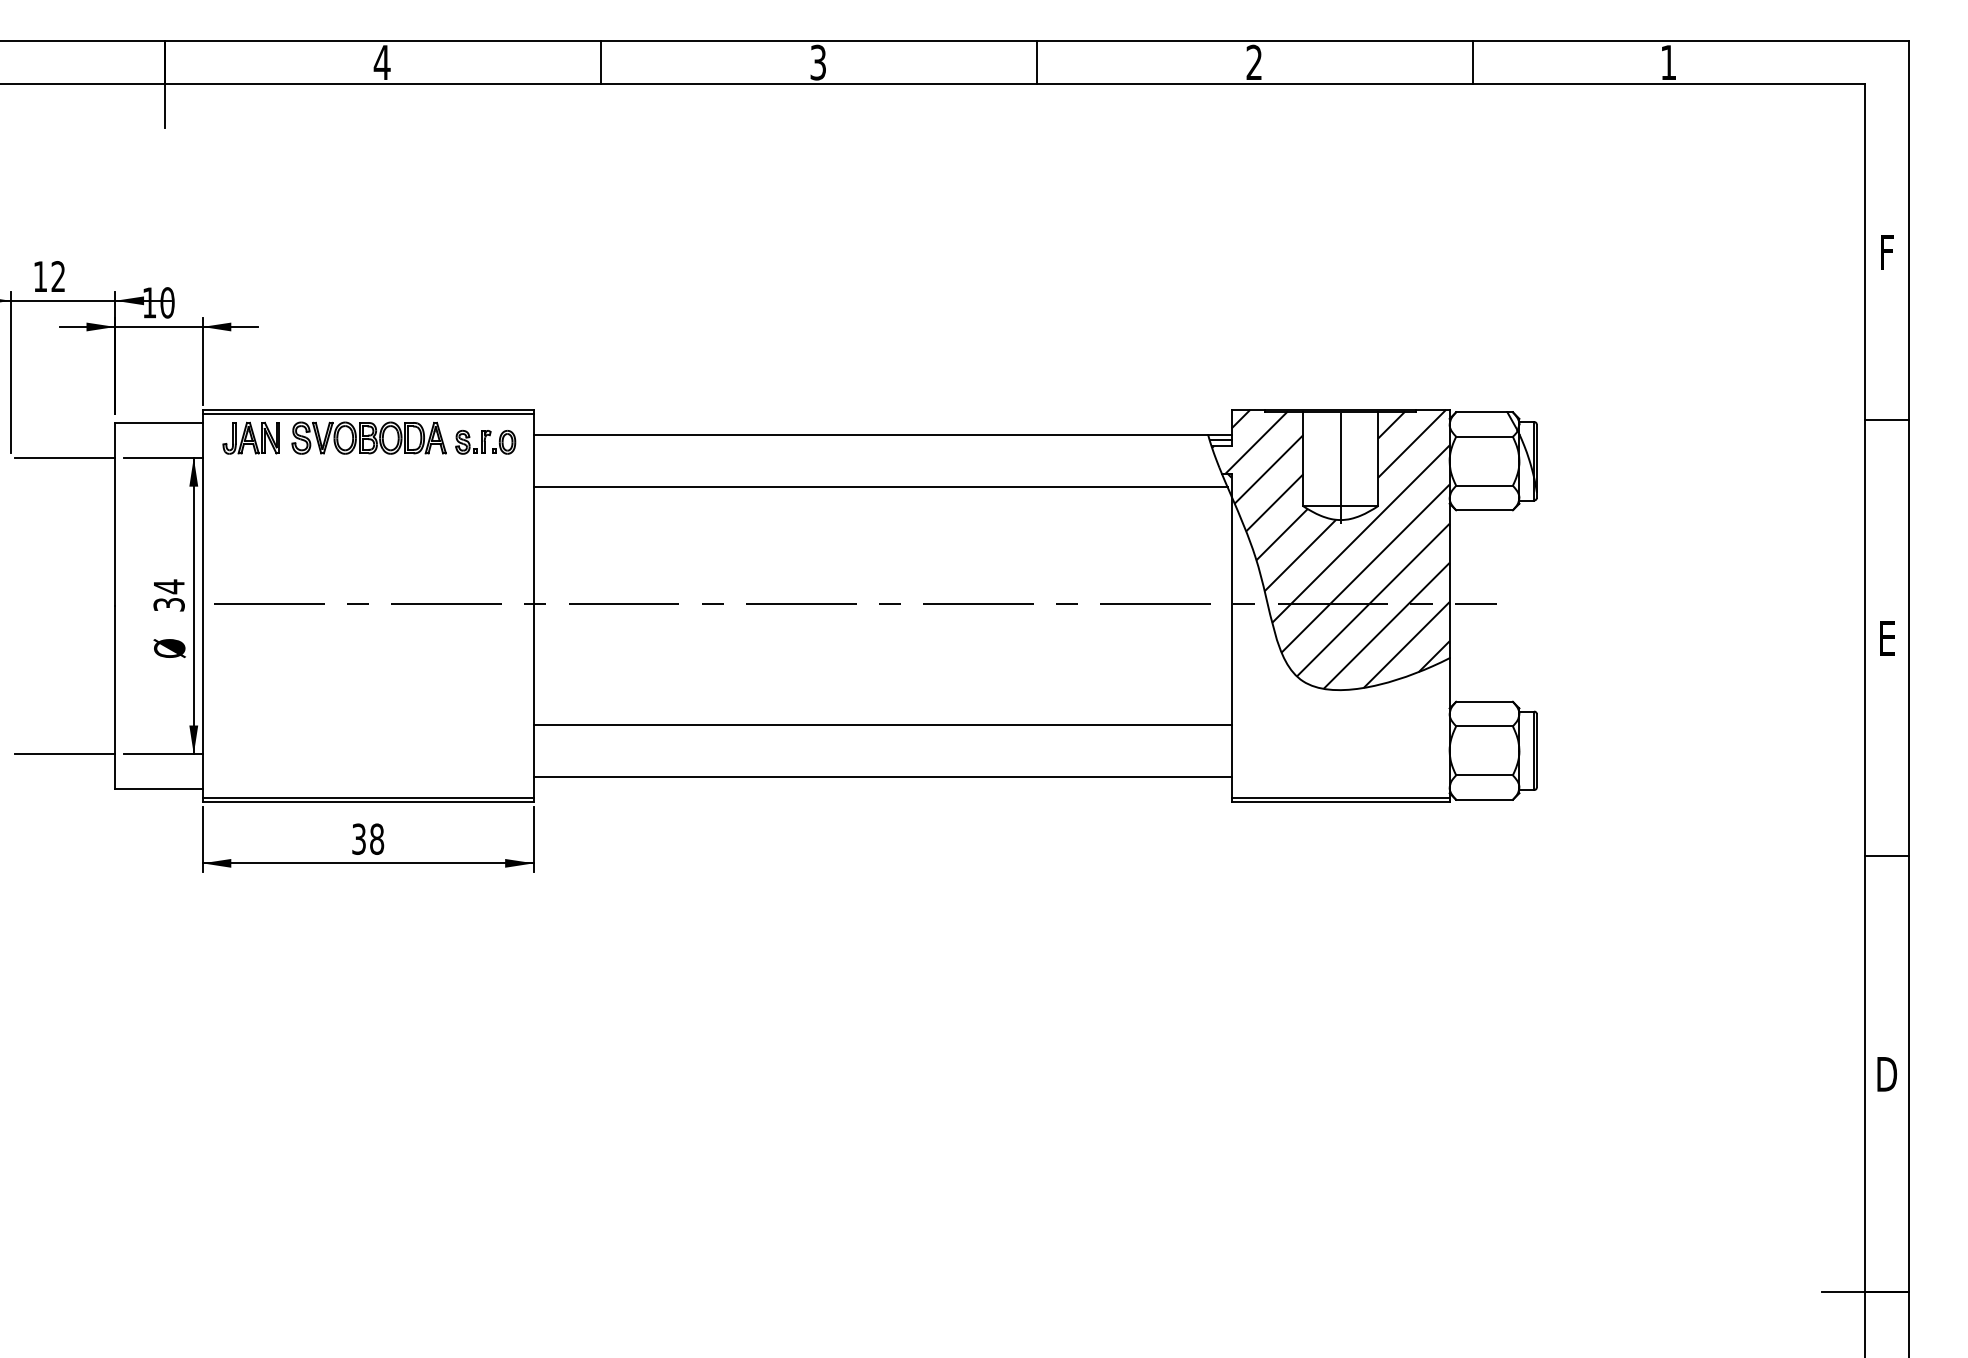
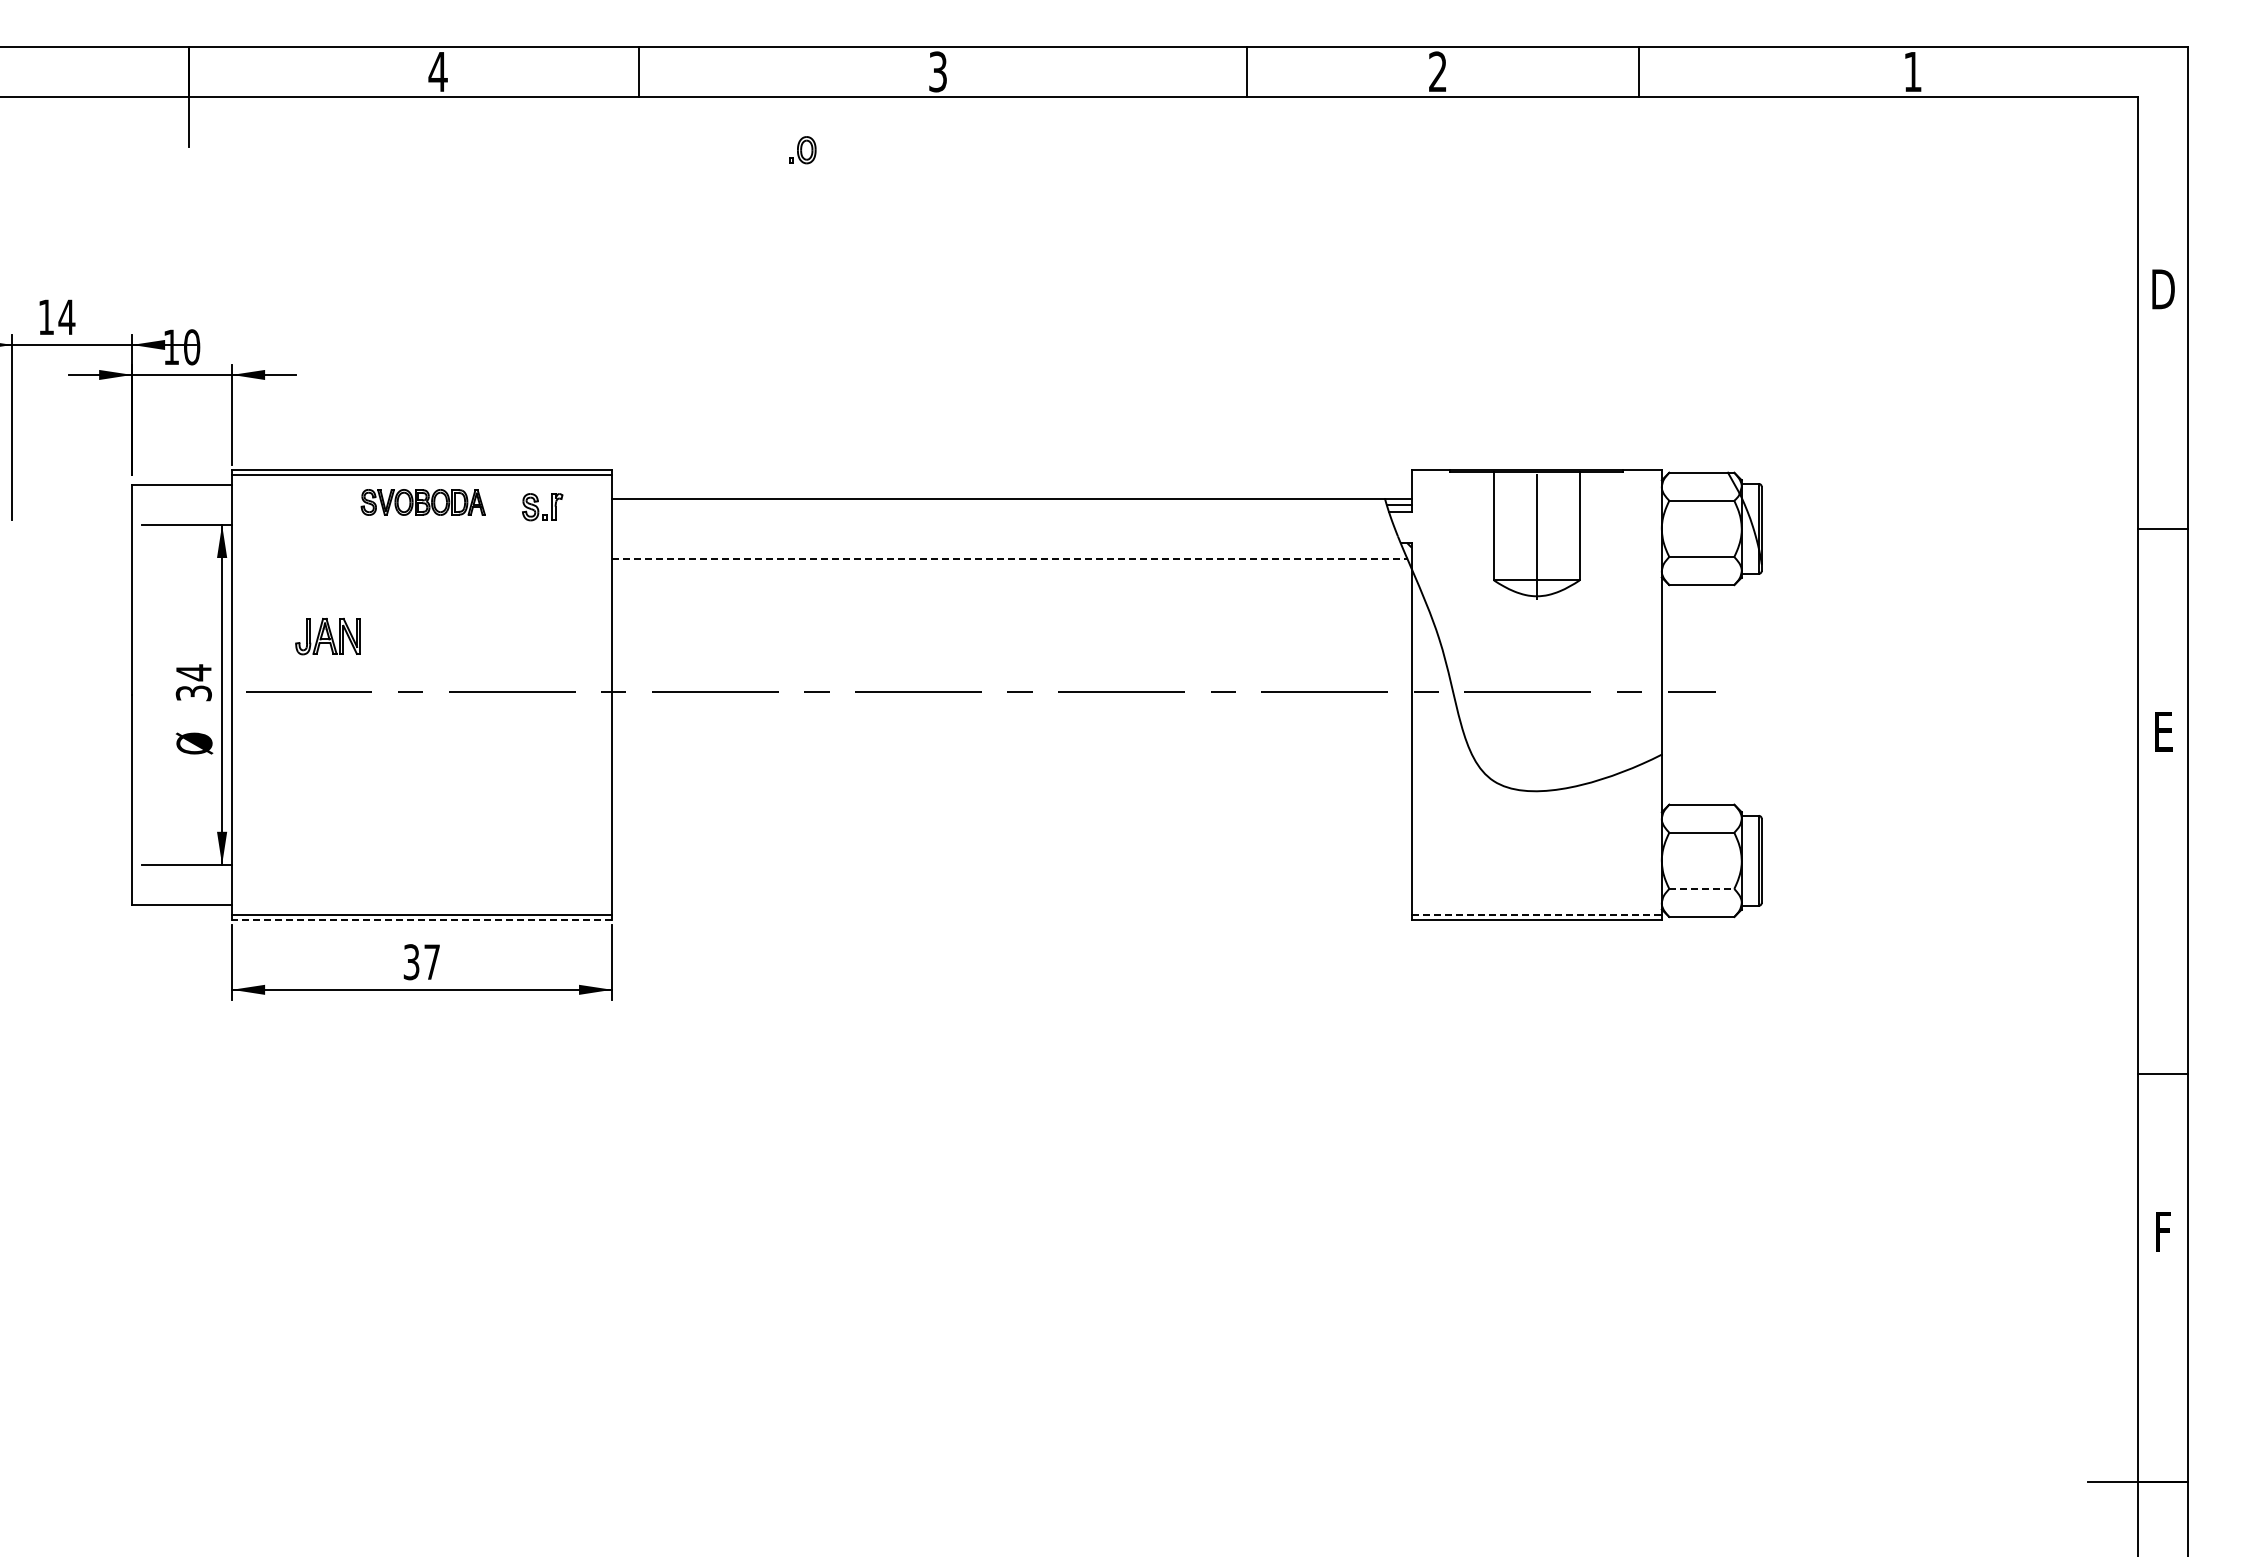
line: (600, 62) -> (638, 71), moved
line: (1036, 62) -> (1246, 71), moved
line: (1472, 62) -> (1639, 71), moved
text: (1887, 252) -> (2163, 289), F -> D
text: (58, 275) -> (66, 316), 12 -> 14
line: (1887, 419) -> (2163, 528), moved
part: (250, 438) -> (327, 636), moved
part: (369, 438) -> (423, 502), size x0.7
part: (503, 442) -> (802, 150), moved
line: (65, 457) -> (74, 524), removed
line: (880, 487) -> (1009, 558), solid -> dashed
hatch: (1330, 549) -> (1525, 629), removed
line: (882, 724) -> (1011, 830), removed
line: (65, 754) -> (74, 864), removed
line: (1485, 774) -> (1702, 888), solid -> dashed
line: (882, 776) -> (1011, 890), removed
line: (1340, 797) -> (1536, 914), solid -> dashed
line: (368, 801) -> (422, 919), solid -> dashed
text: (377, 839) -> (432, 962), 38 -> 37
line: (1887, 856) -> (2163, 1073), moved
text: (1887, 1074) -> (2163, 1231), D -> F

